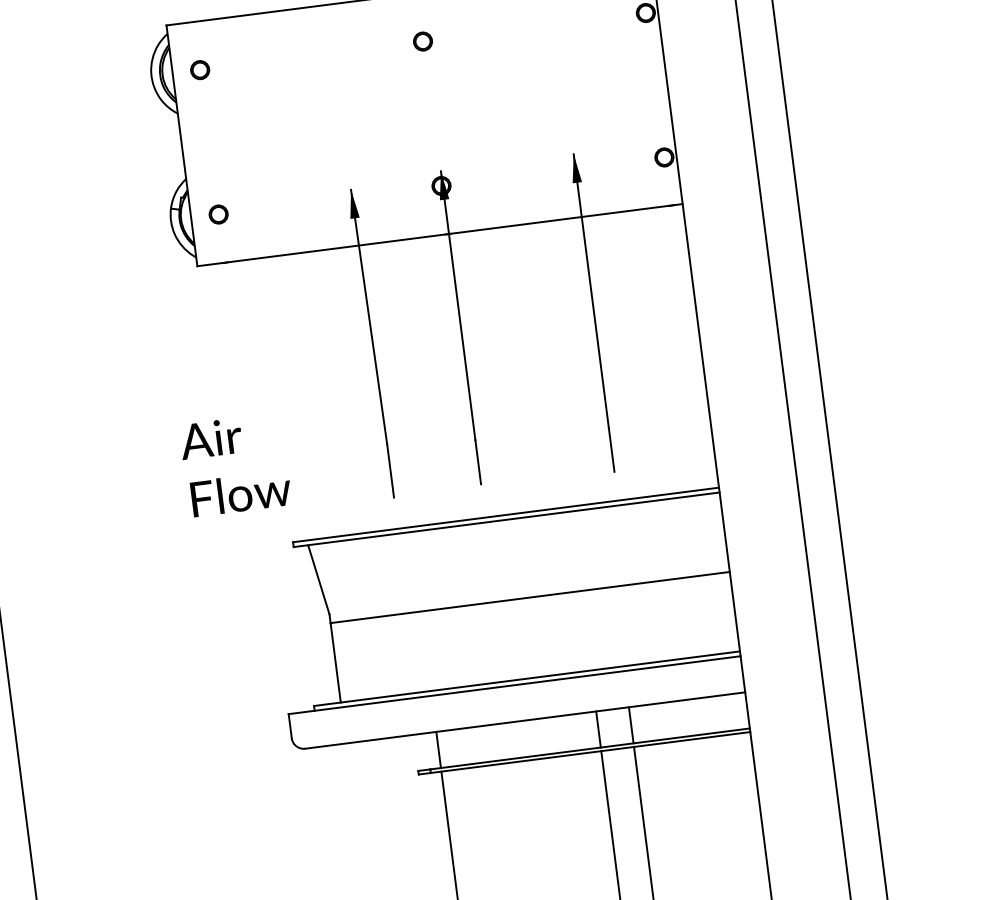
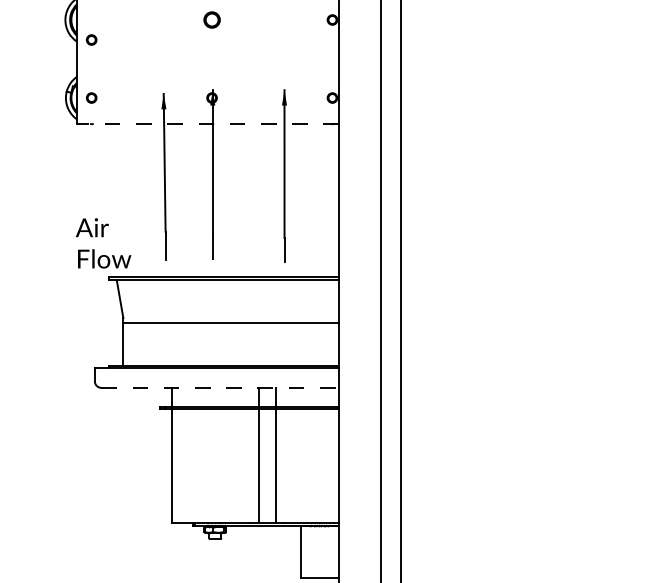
part: (421, 40) -> (211, 19), size x1.6
part: (199, 69) -> (91, 39), moved
line: (439, 236) -> (207, 124), solid -> dashed
text: (235, 465) -> (103, 243), moved
line: (525, 719) -> (220, 387), solid -> dashed

